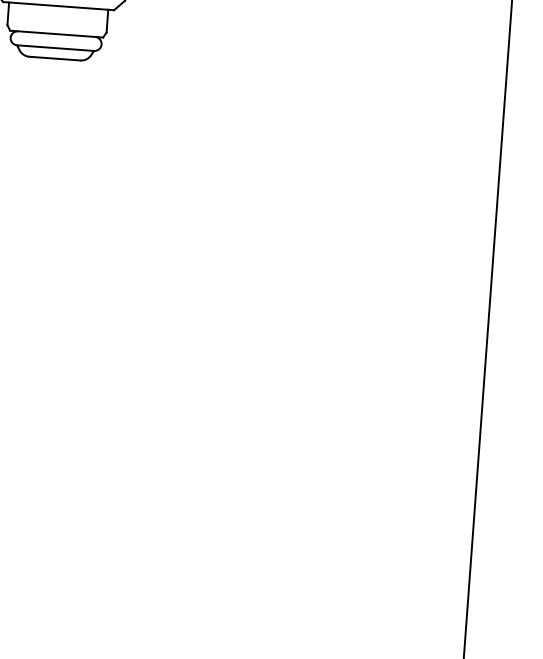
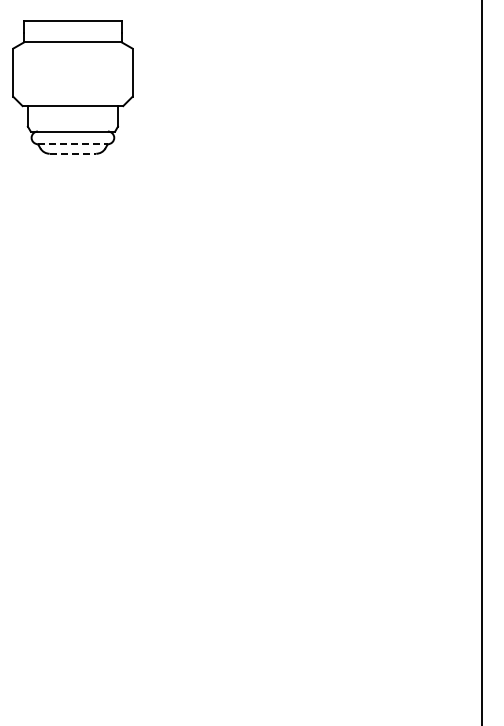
line: (55, 48) -> (72, 144), solid -> dashed
line: (55, 58) -> (73, 153), solid -> dashed

